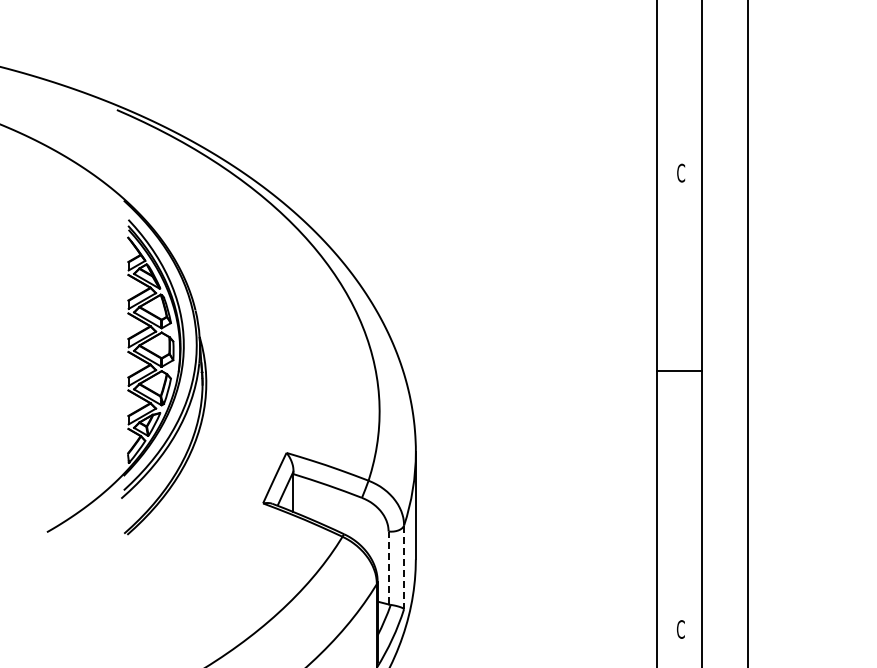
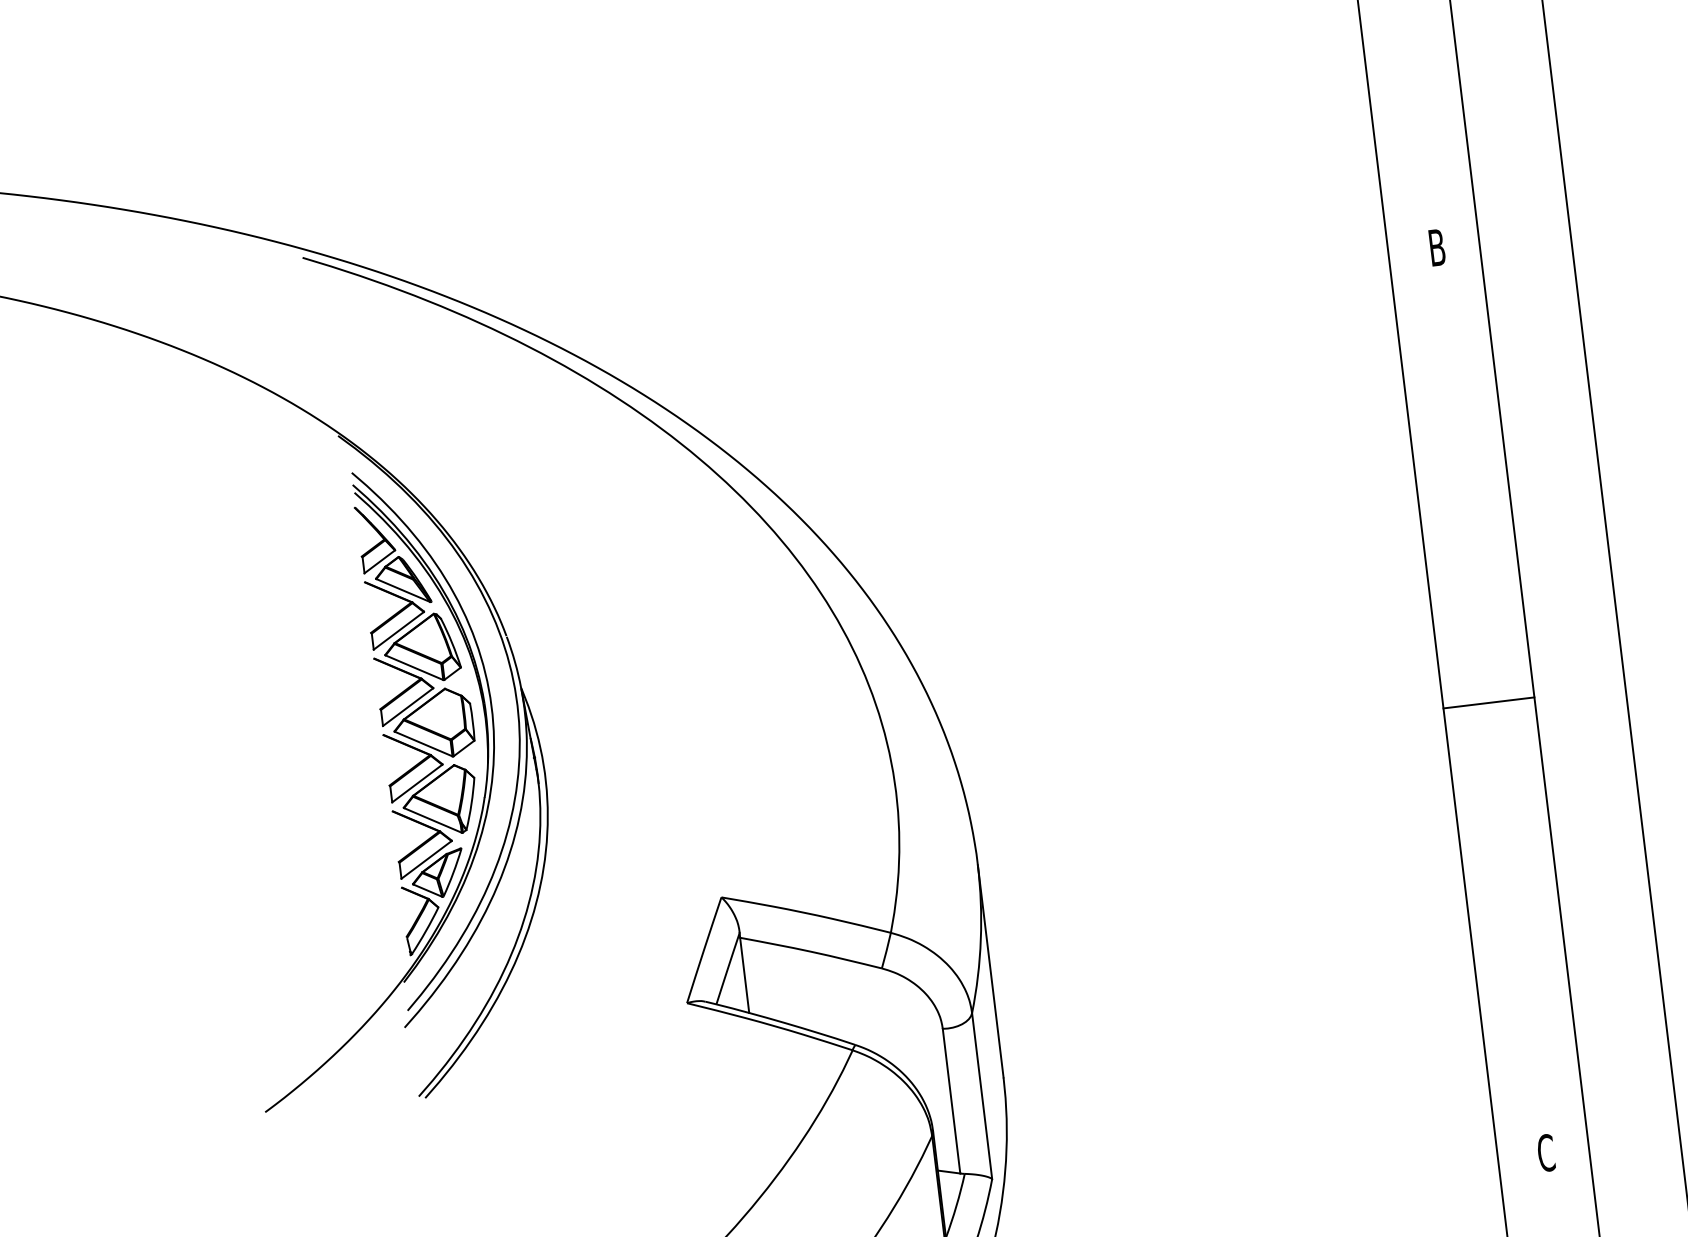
text: (681, 172) -> (1437, 246), C -> B
line: (679, 371) -> (1488, 703), moved
line: (388, 567) -> (951, 1100), dashed -> solid
line: (404, 567) -> (982, 1096), dashed -> solid

